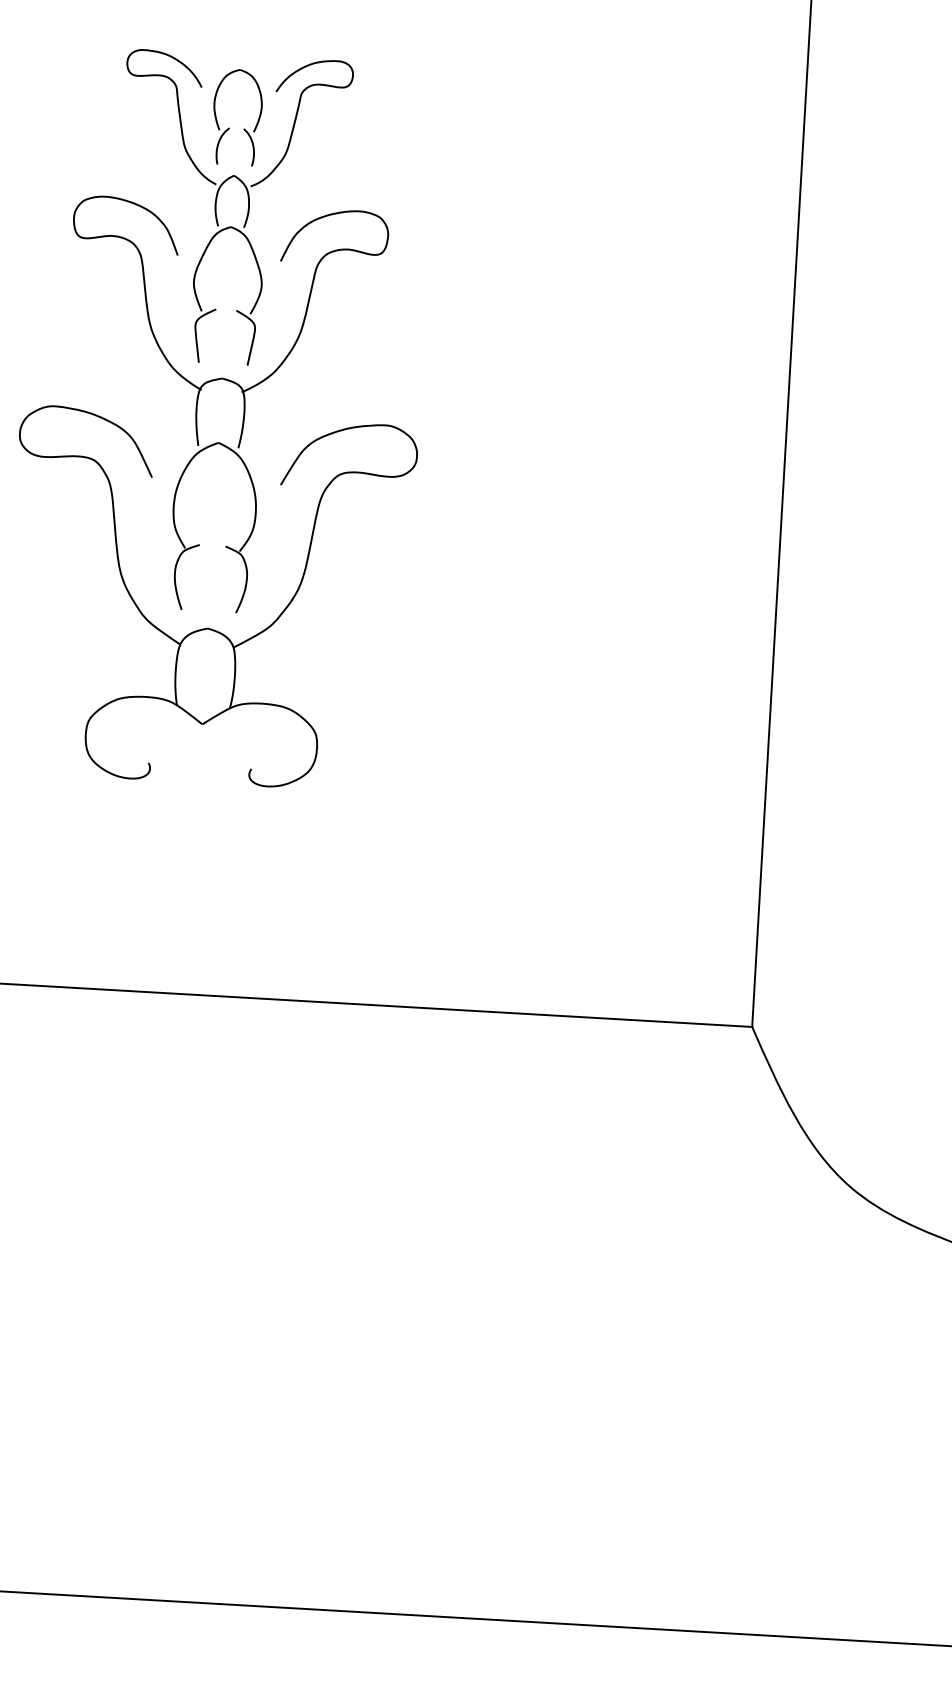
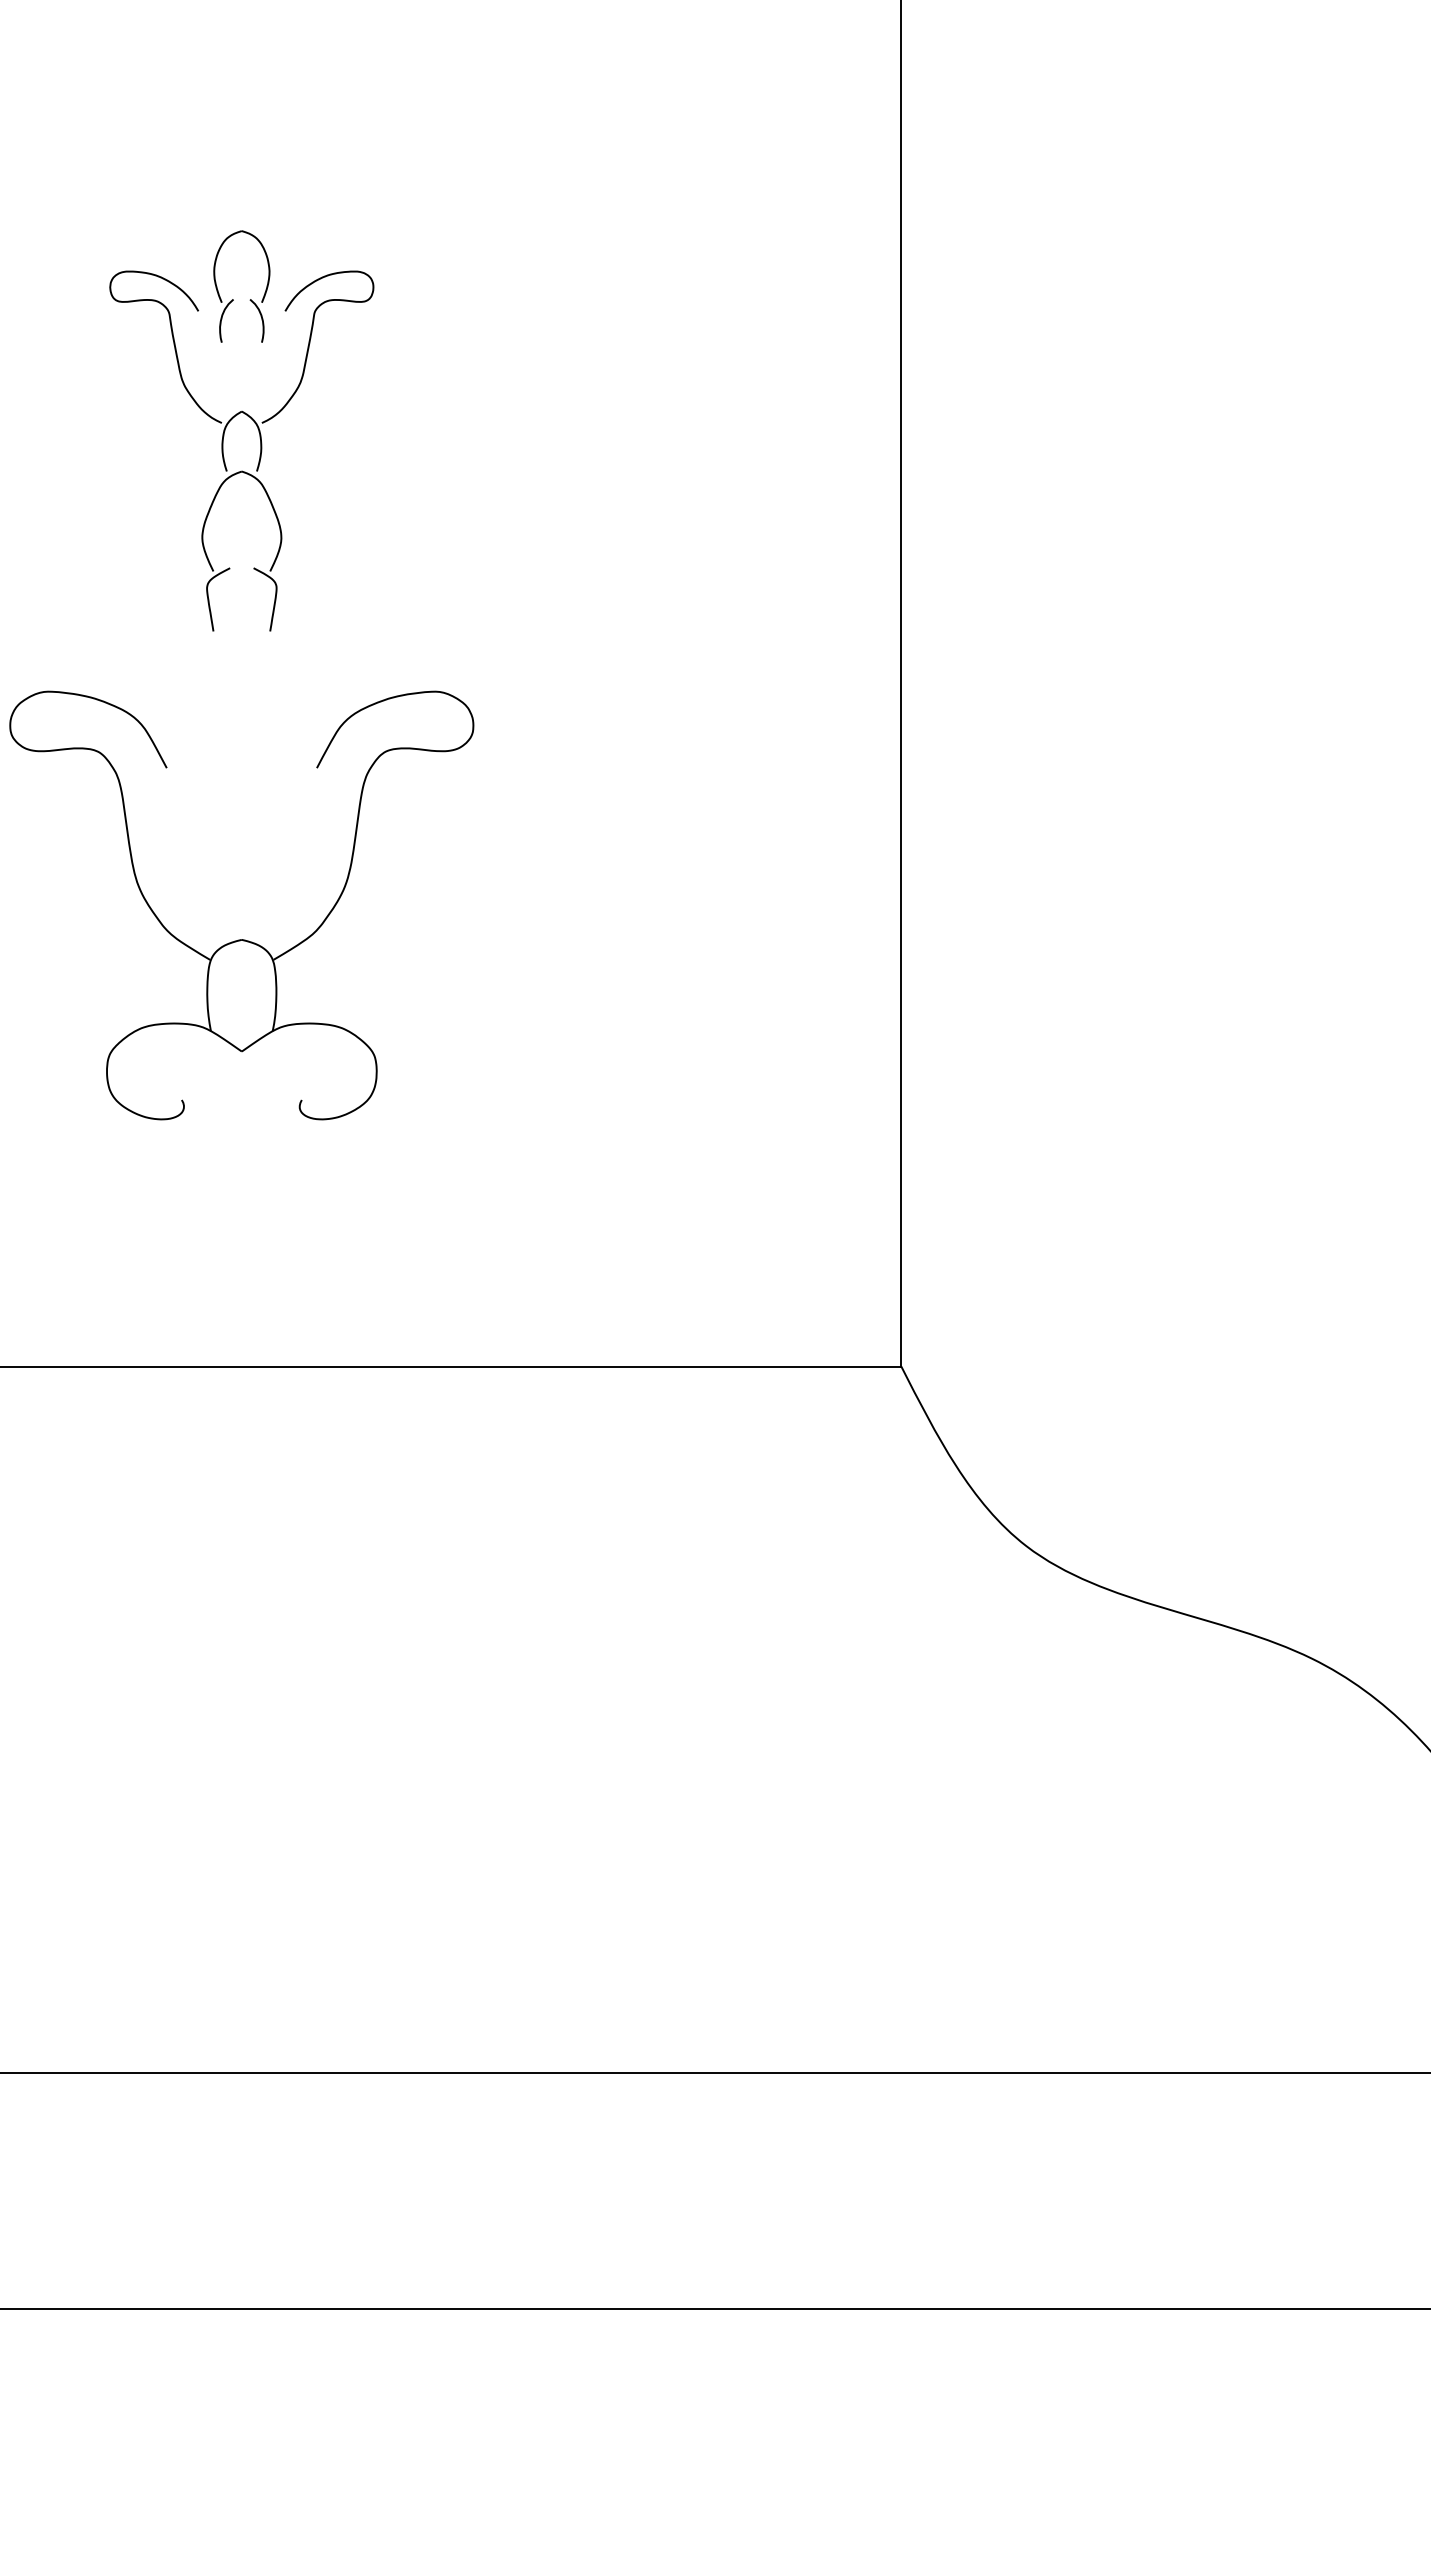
part: (229, 128) -> (233, 299), moved
part: (198, 402) -> (215, 677), removed

